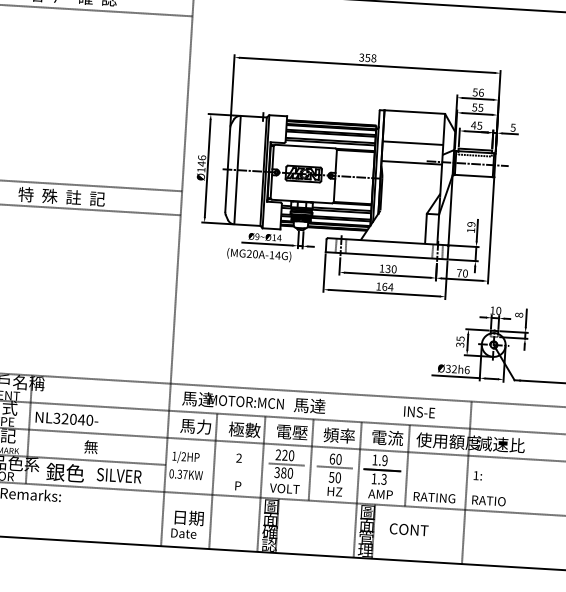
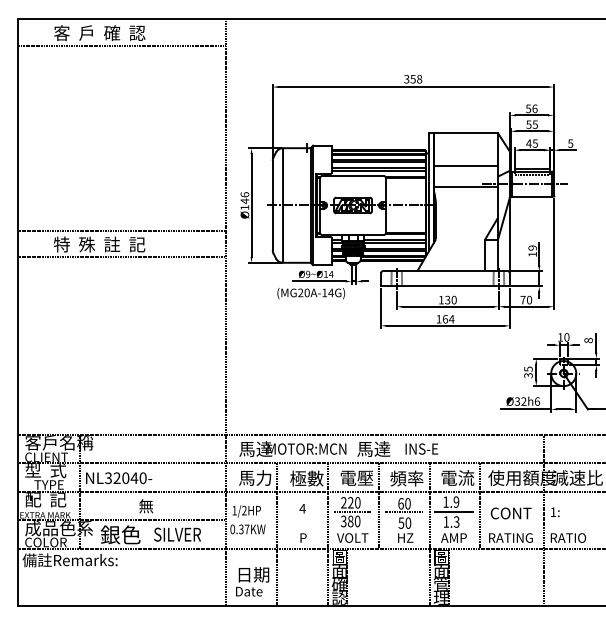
text: (419, 411) -> (421, 448), moved
text: (238, 457) -> (302, 508), 2 -> 4
text: (408, 529) -> (510, 513), moved

